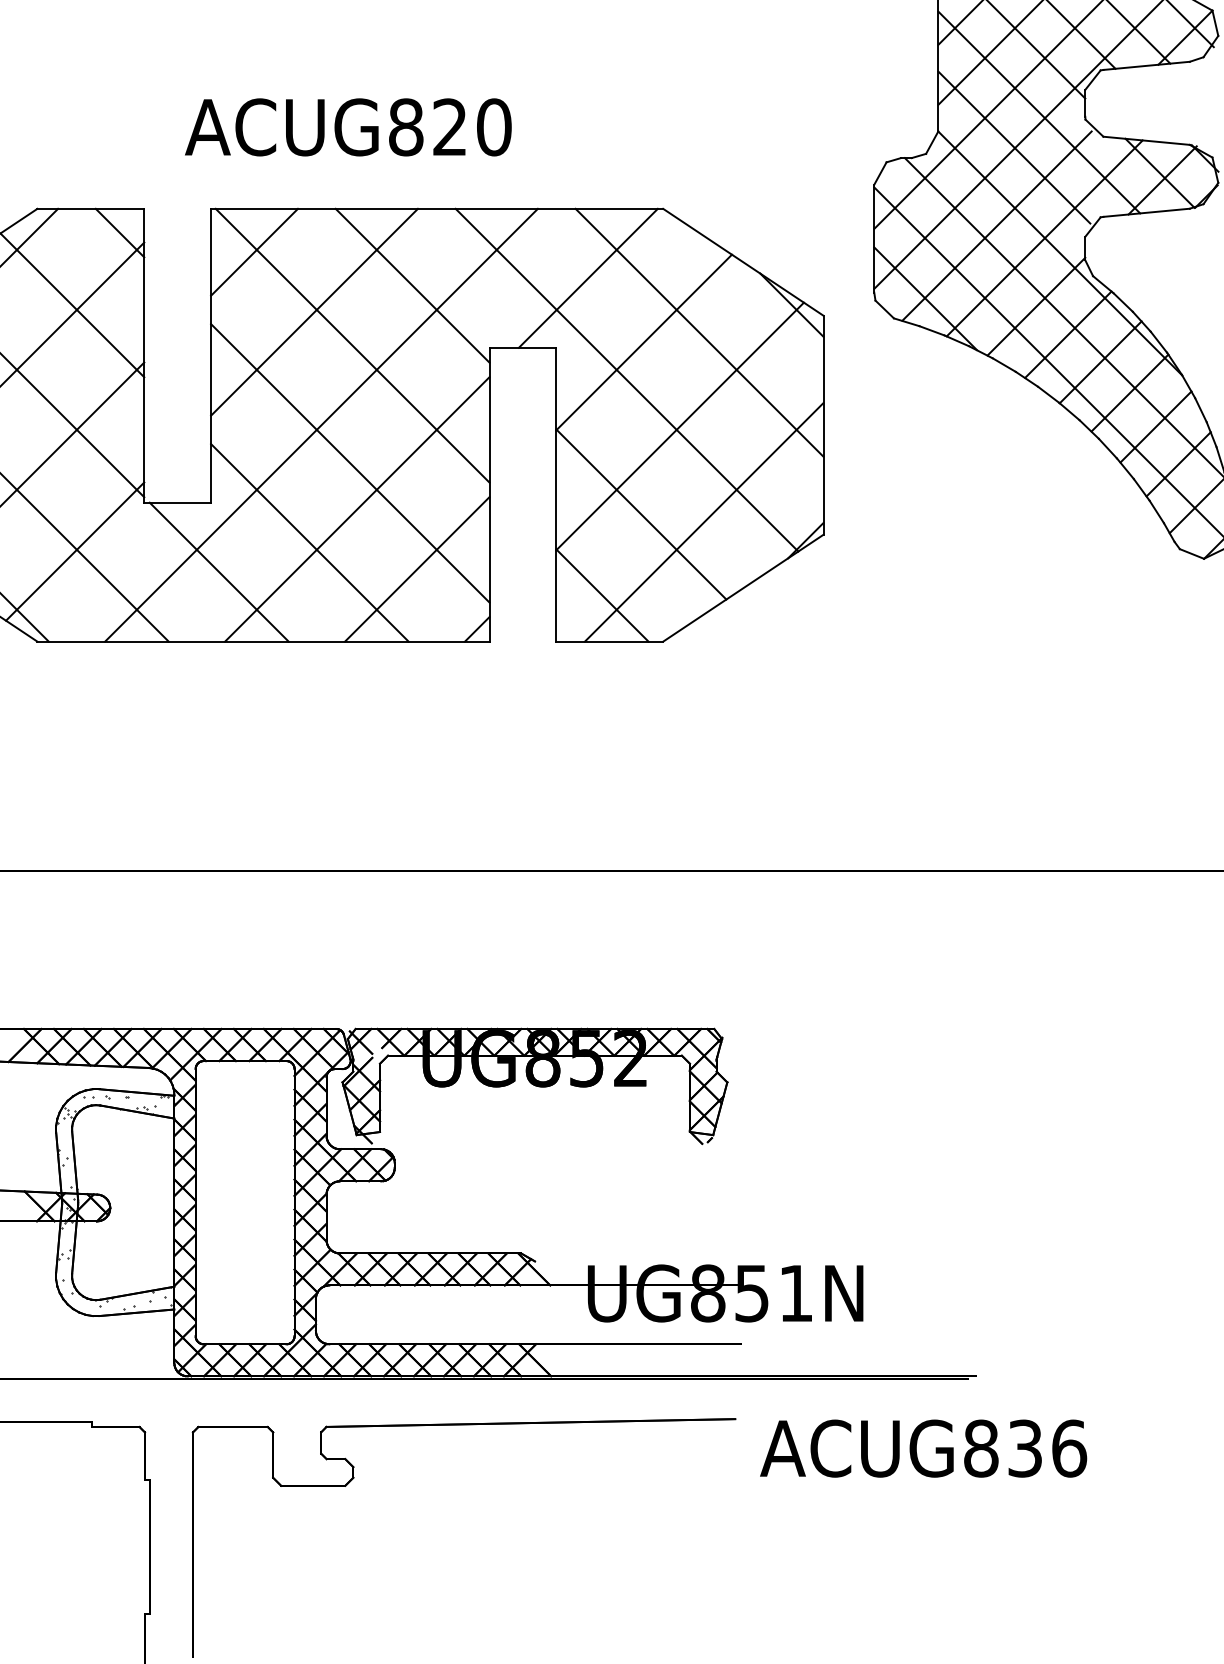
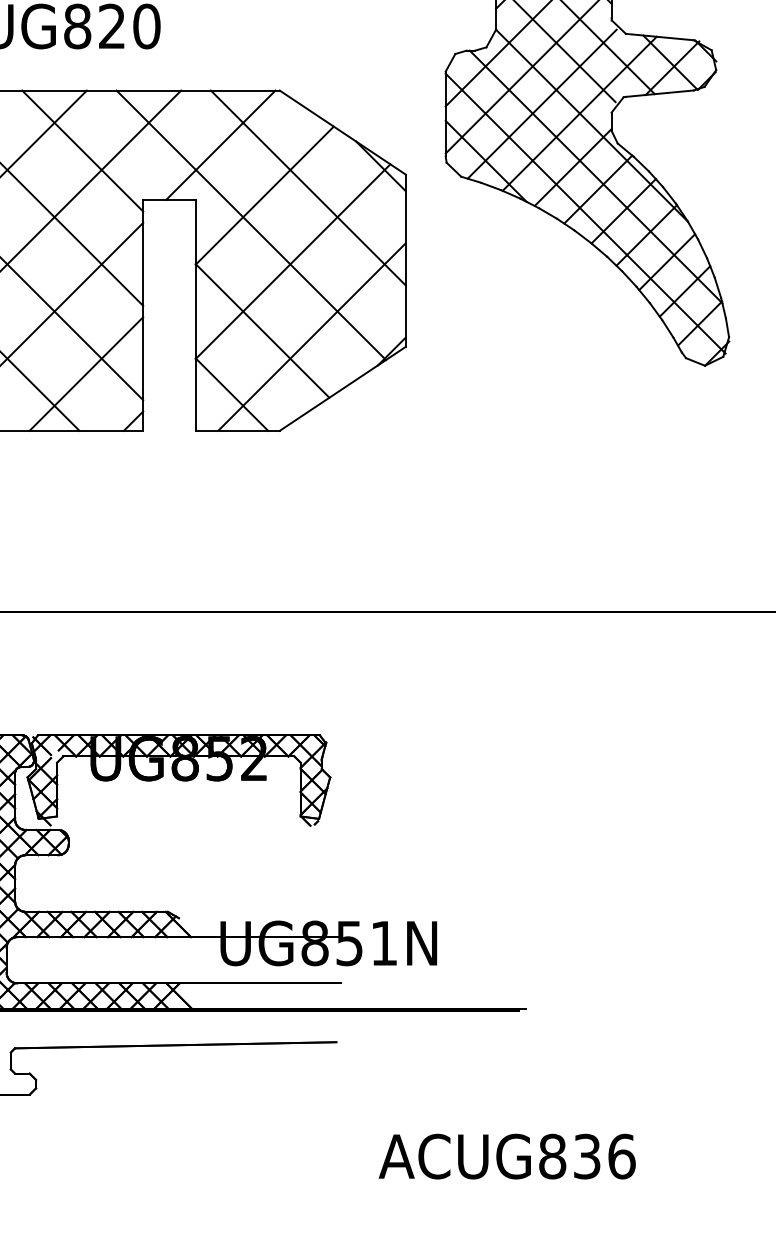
text: (923, 1448) -> (507, 1156), moved

